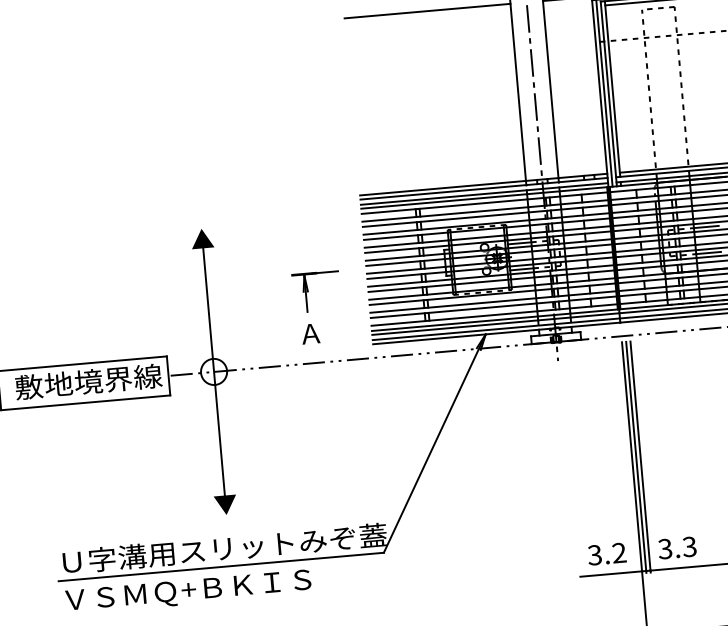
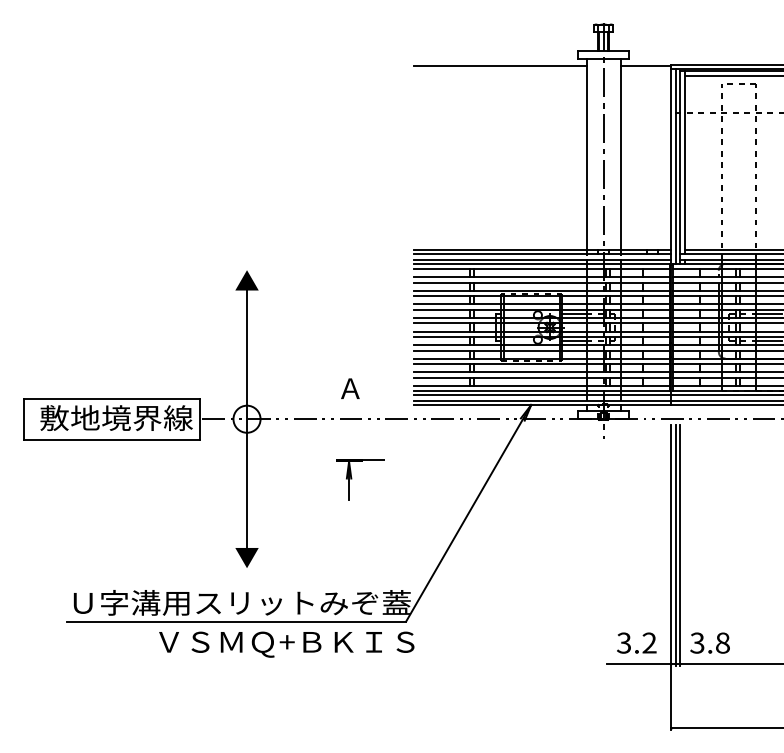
part: (309, 292) -> (352, 479), moved
text: (689, 546) -> (722, 642), 3.3 -> 3.8
text: (188, 592) -> (286, 644), moved

